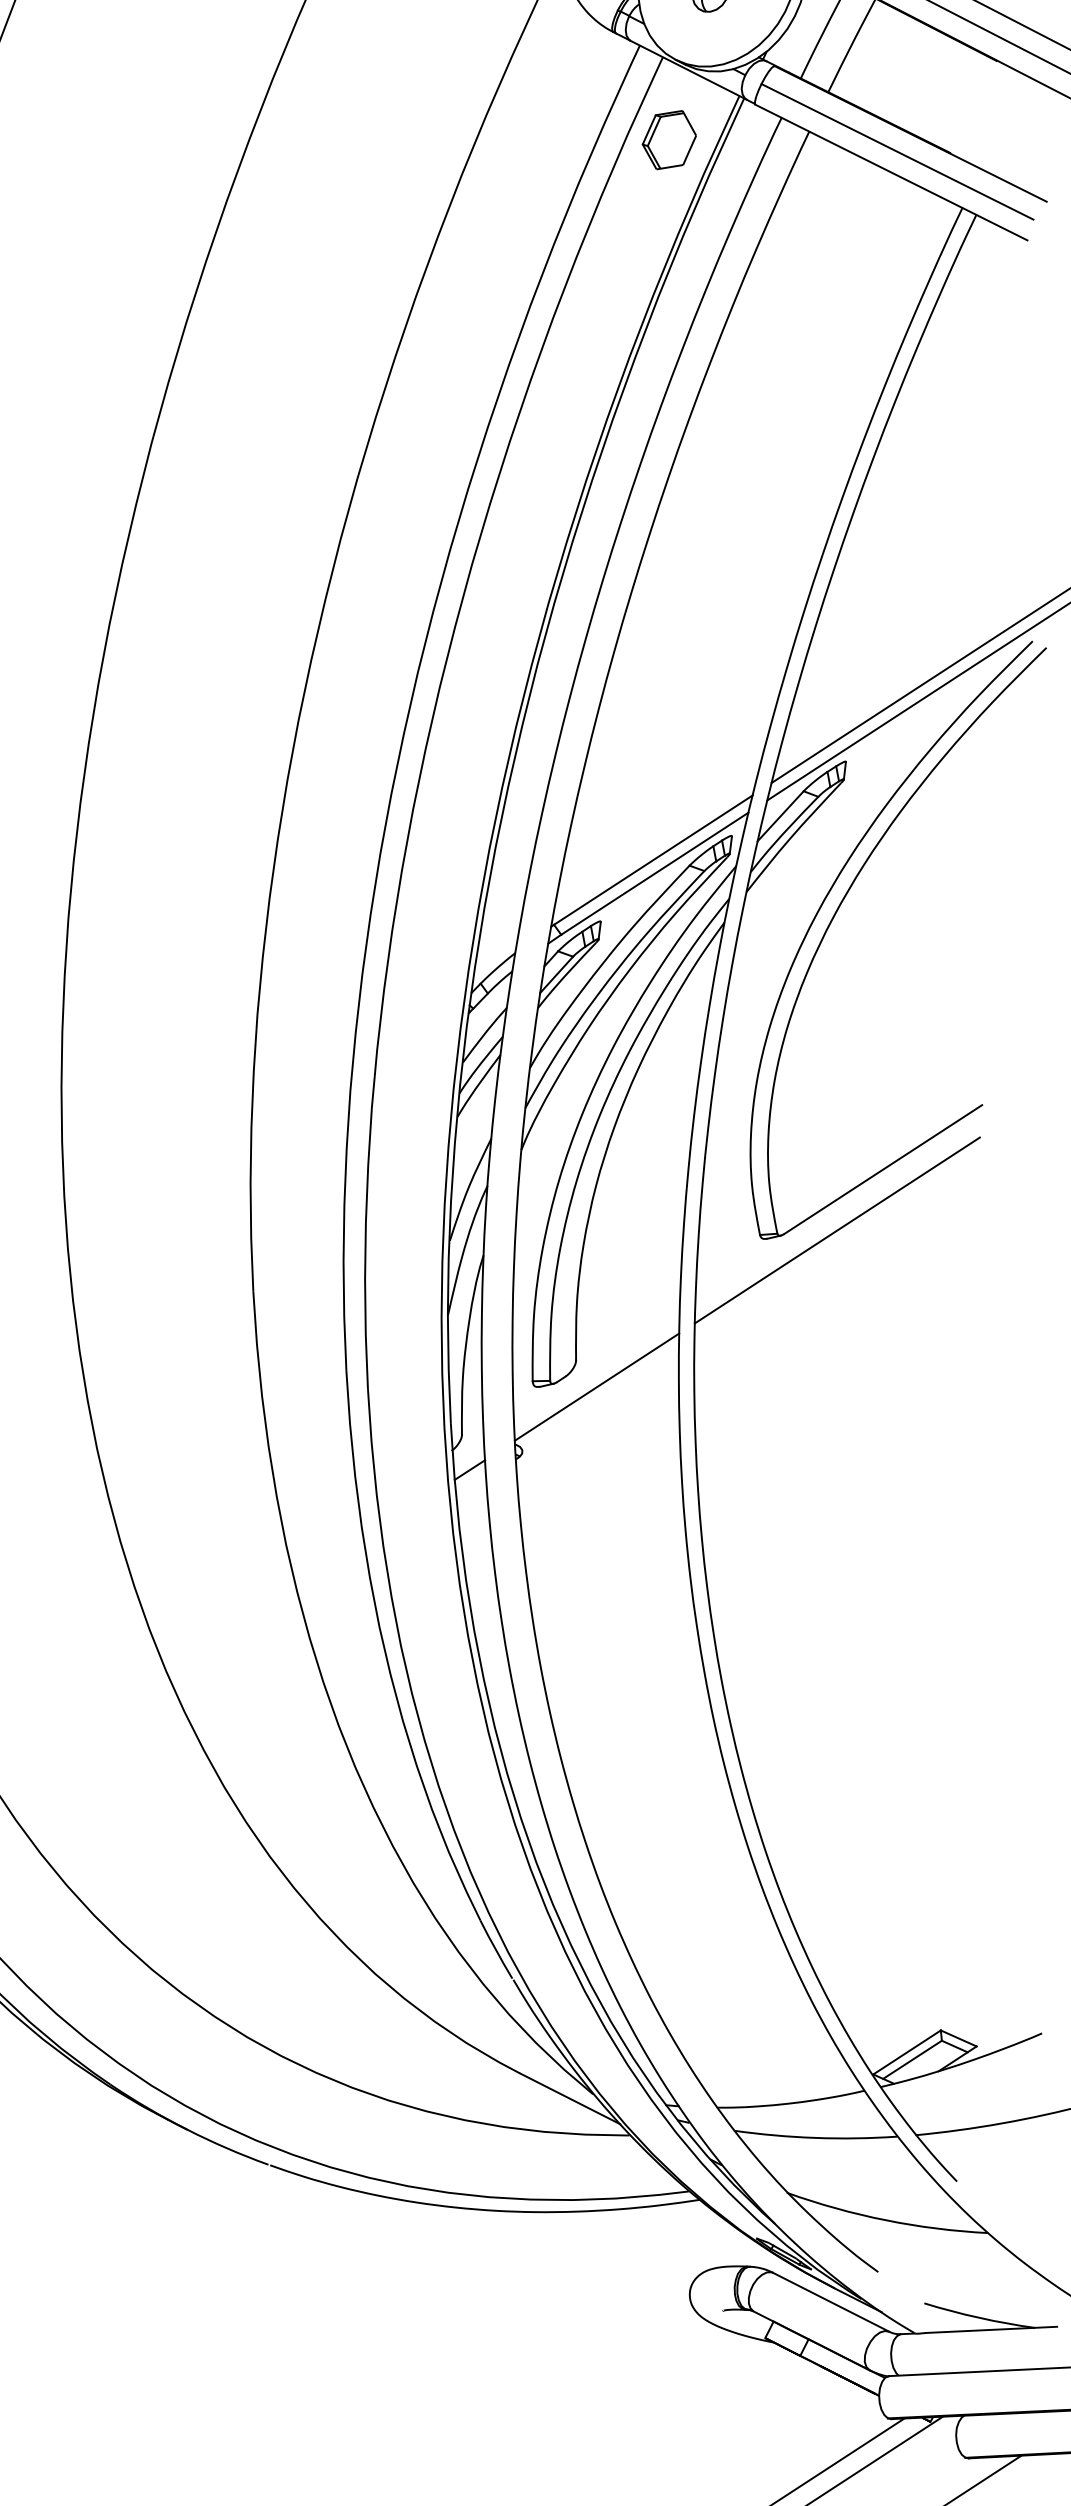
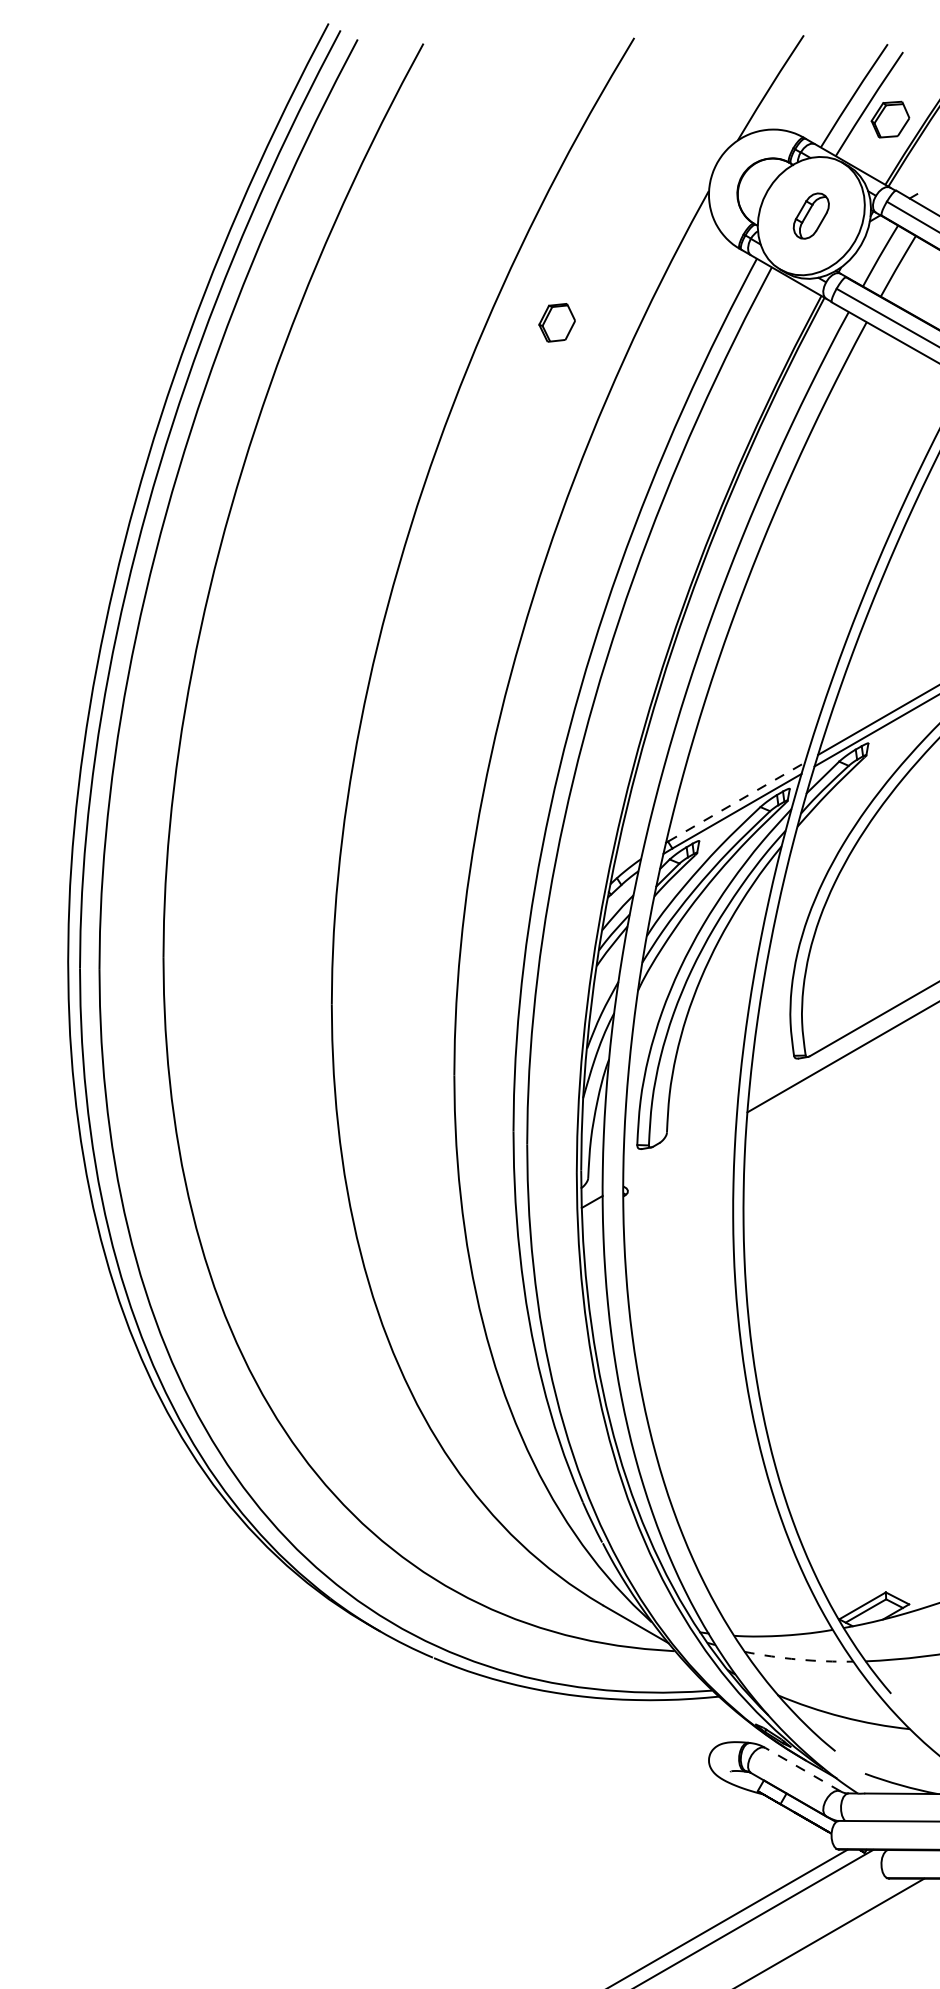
part: (668, 139) -> (556, 322), moved
line: (653, 859) -> (736, 801), solid -> dashed
line: (596, 1387) -> (679, 1151), removed
arc: (815, 2137) -> (798, 1659), solid -> dashed
line: (830, 2302) -> (802, 1769), solid -> dashed

